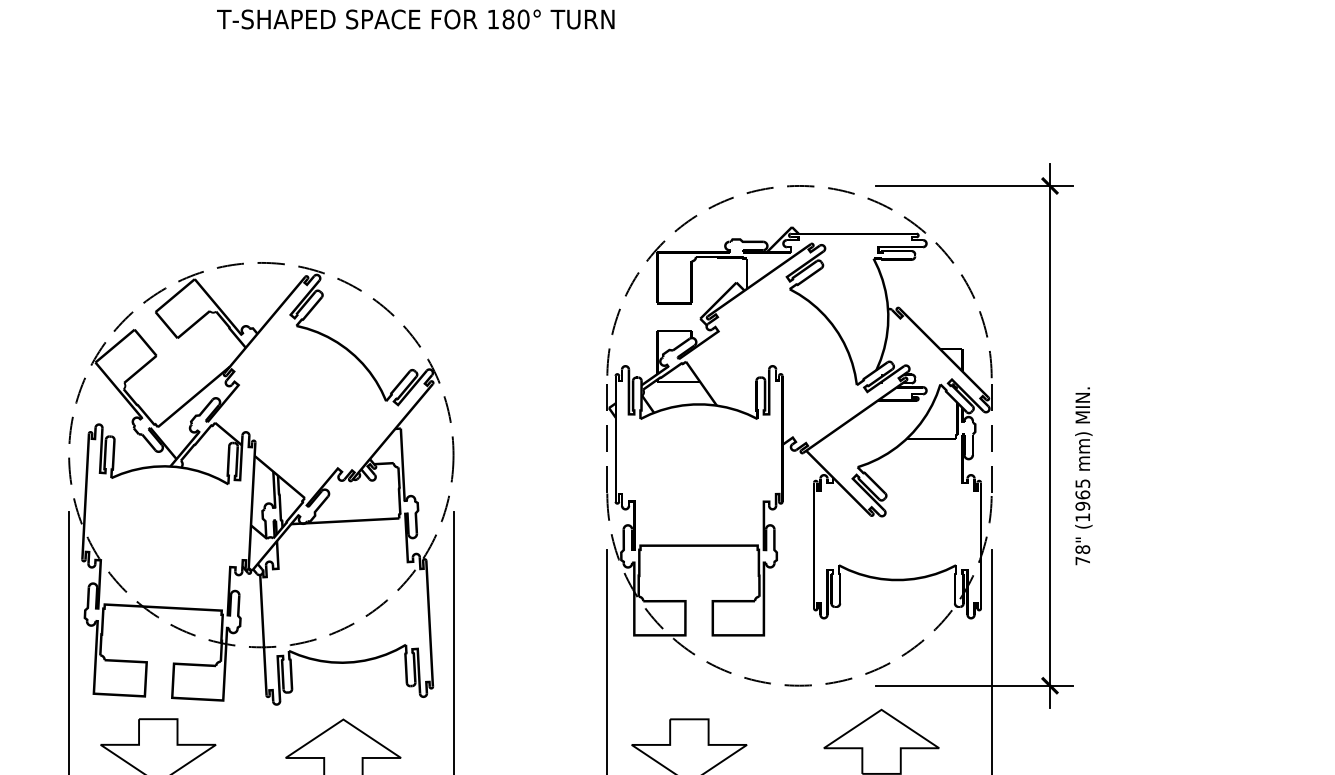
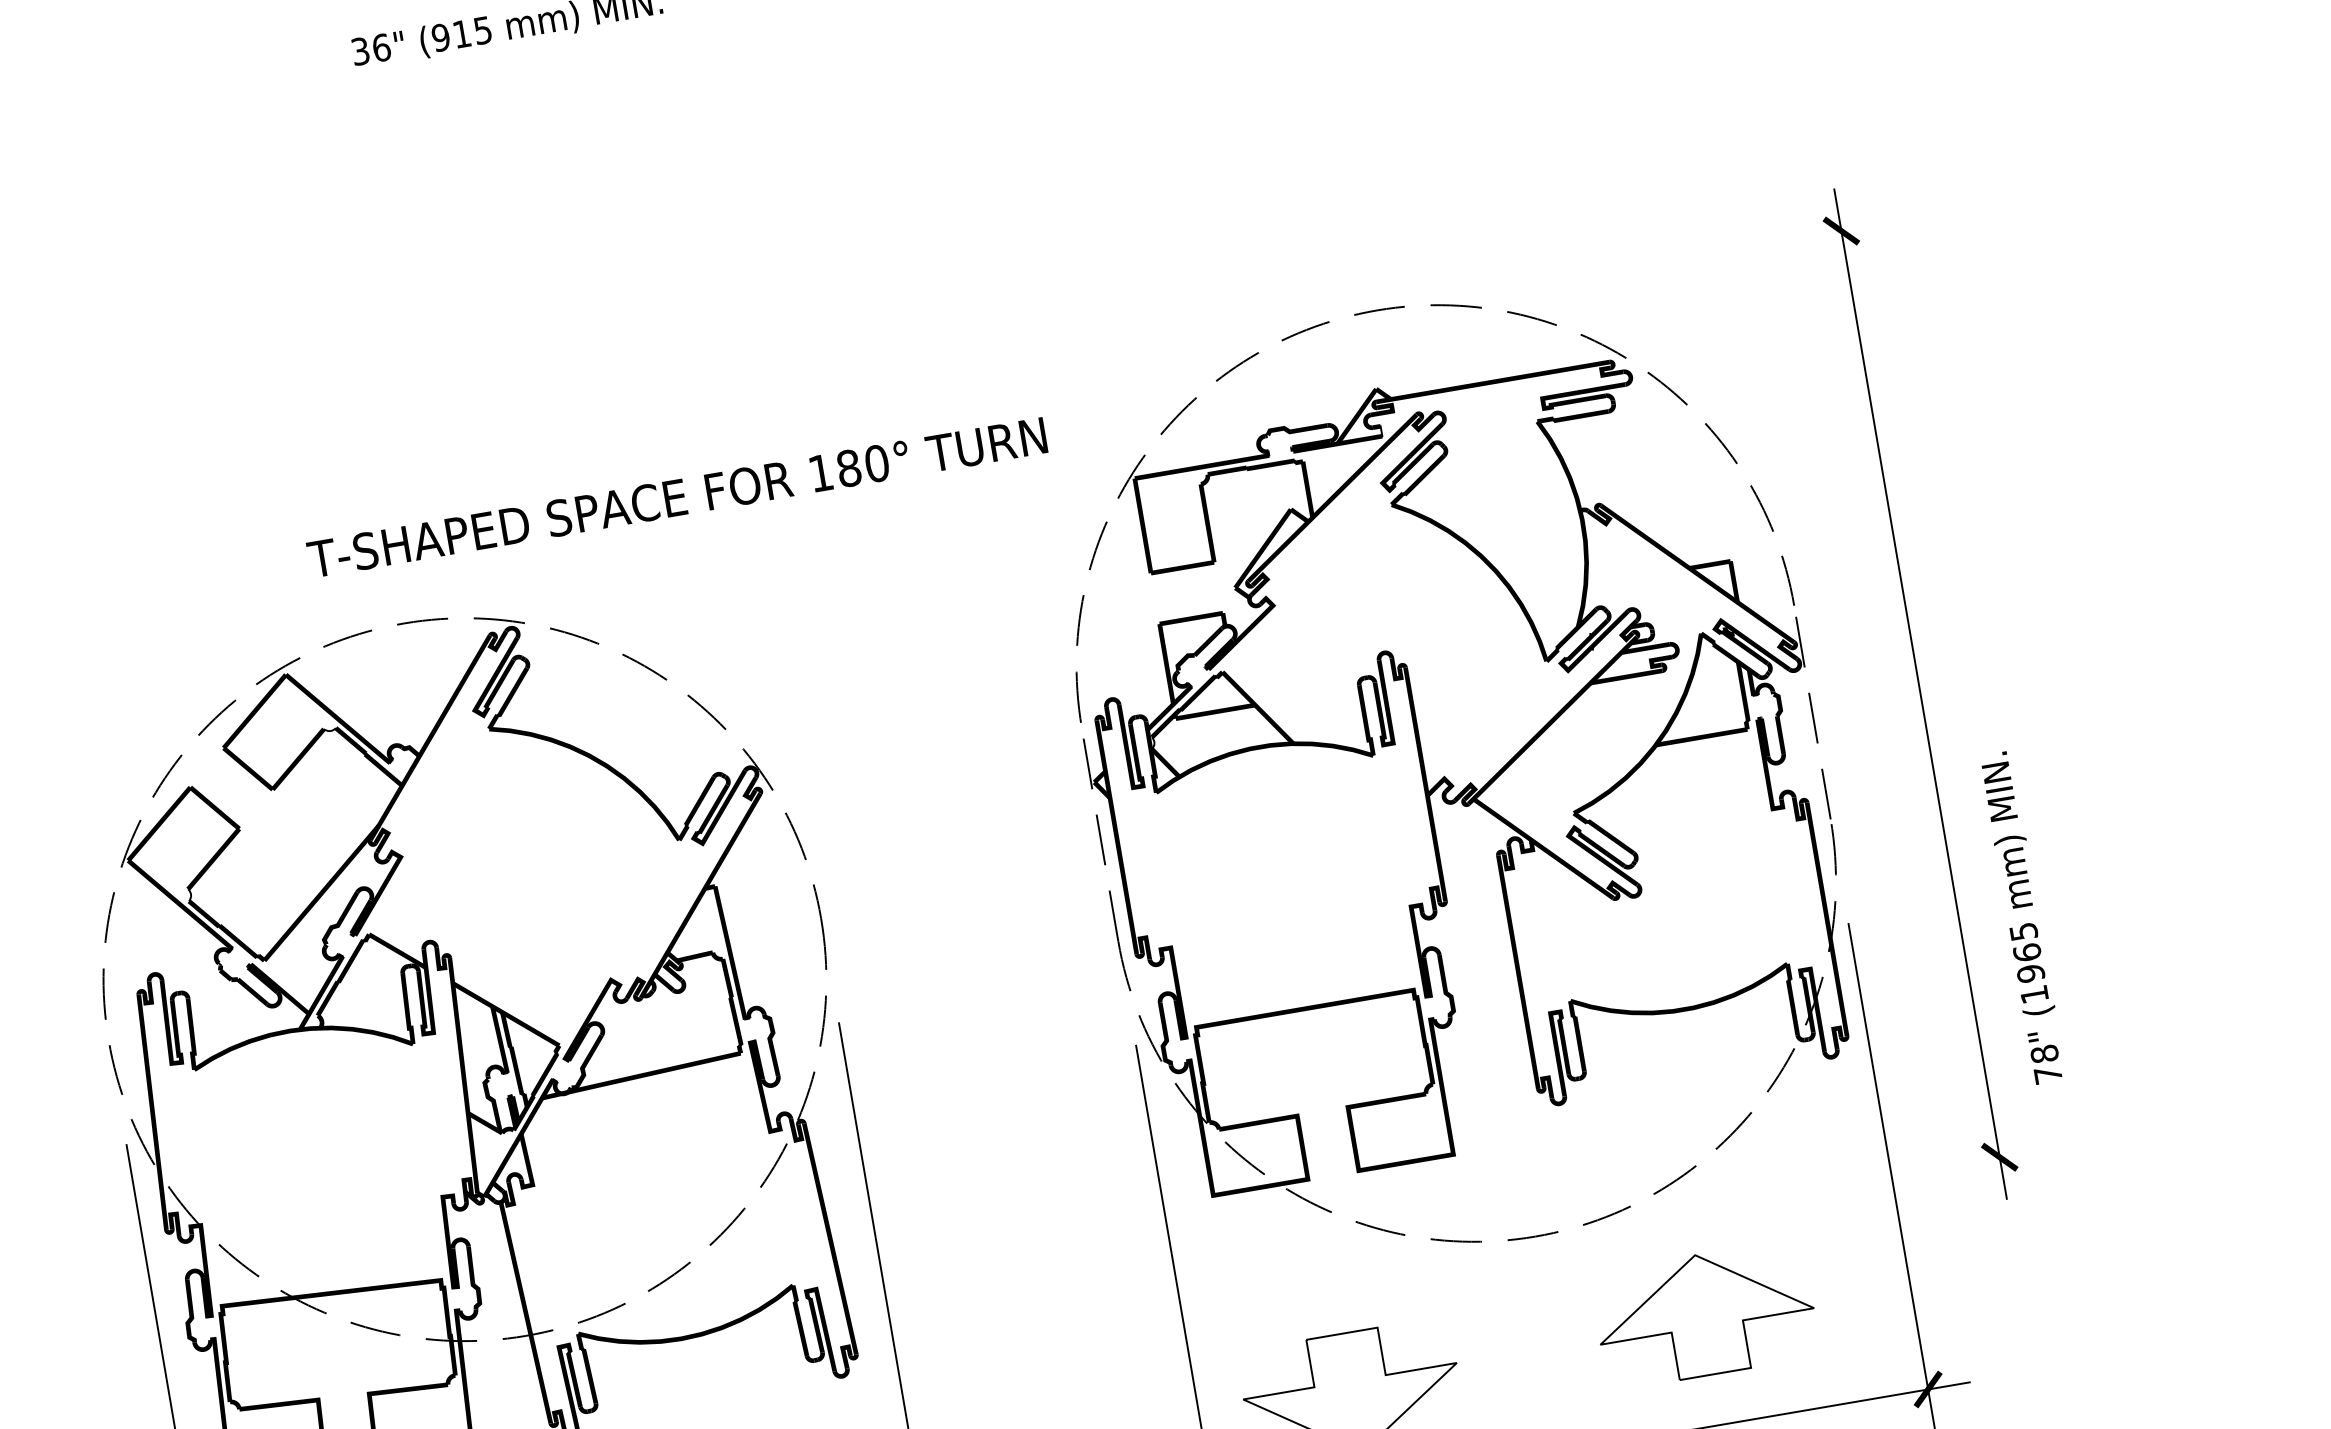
text: (415, 19) -> (676, 497), moved
line: (974, 185) -> (1701, 254), removed
text: (1083, 476) -> (2022, 918), moved
line: (974, 685) -> (1859, 1180), removed

